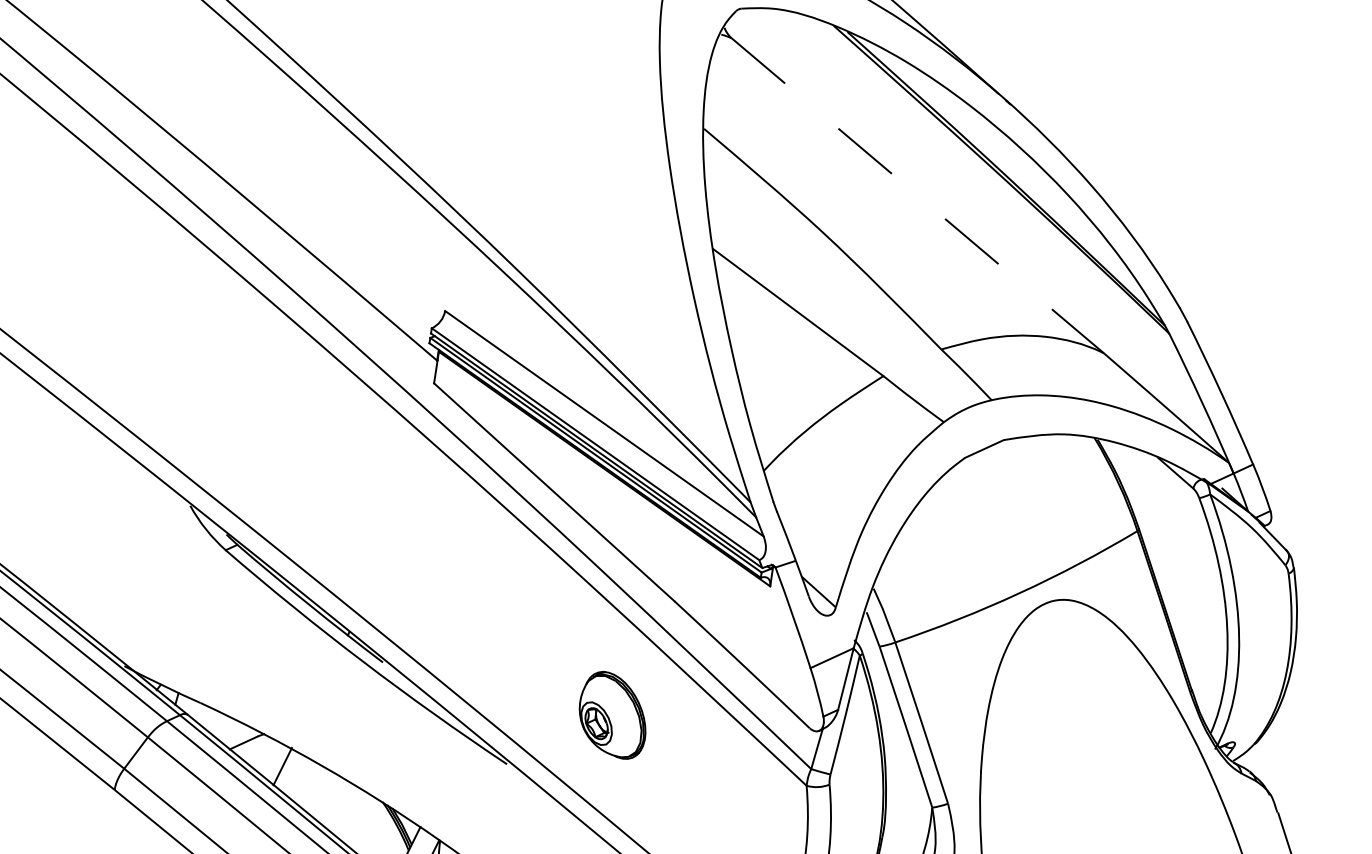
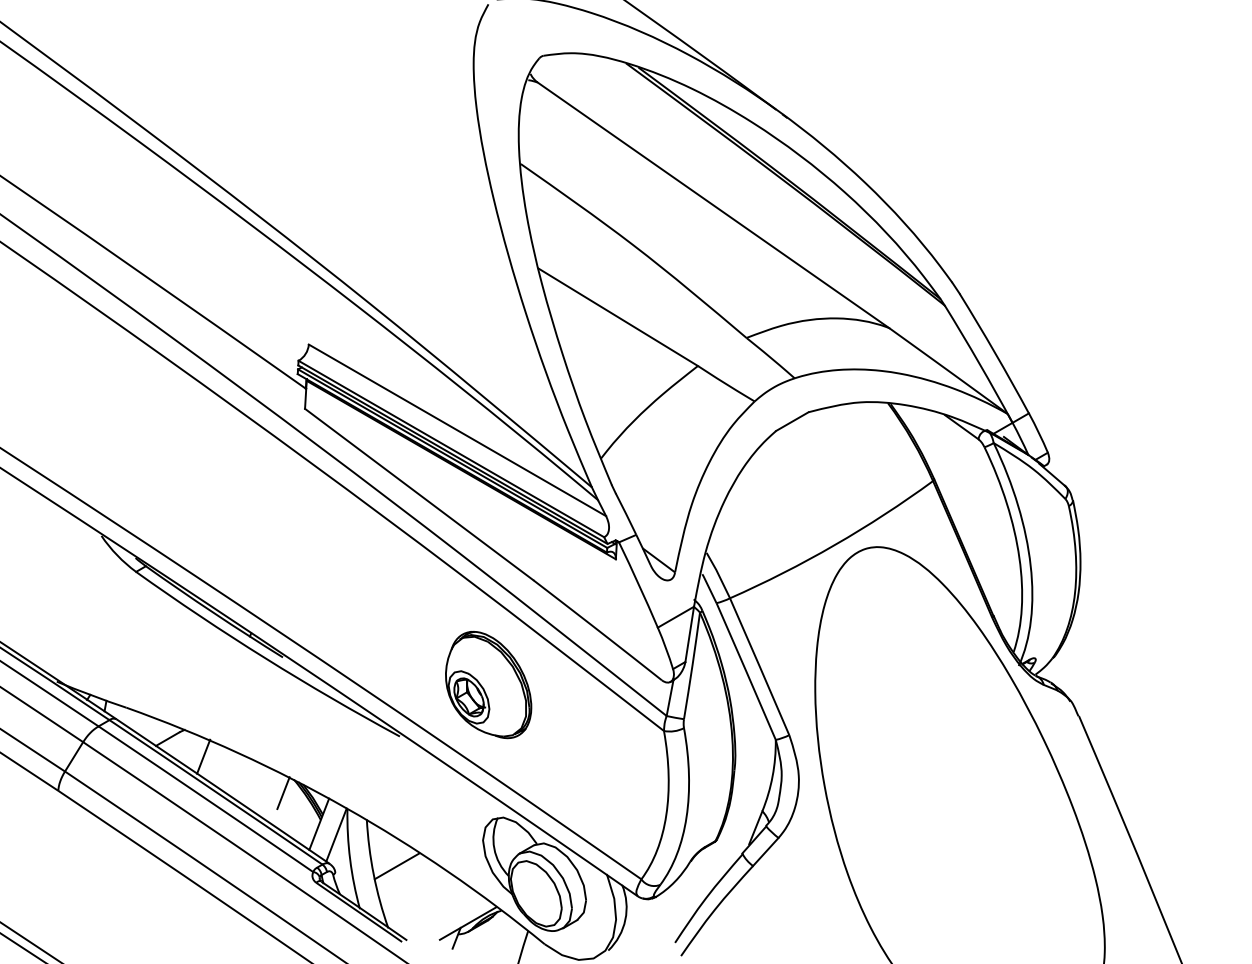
line: (917, 196) -> (713, 205), dashed -> solid
part: (612, 714) -> (488, 684), size x1.43
line: (369, 816) -> (283, 793), added

